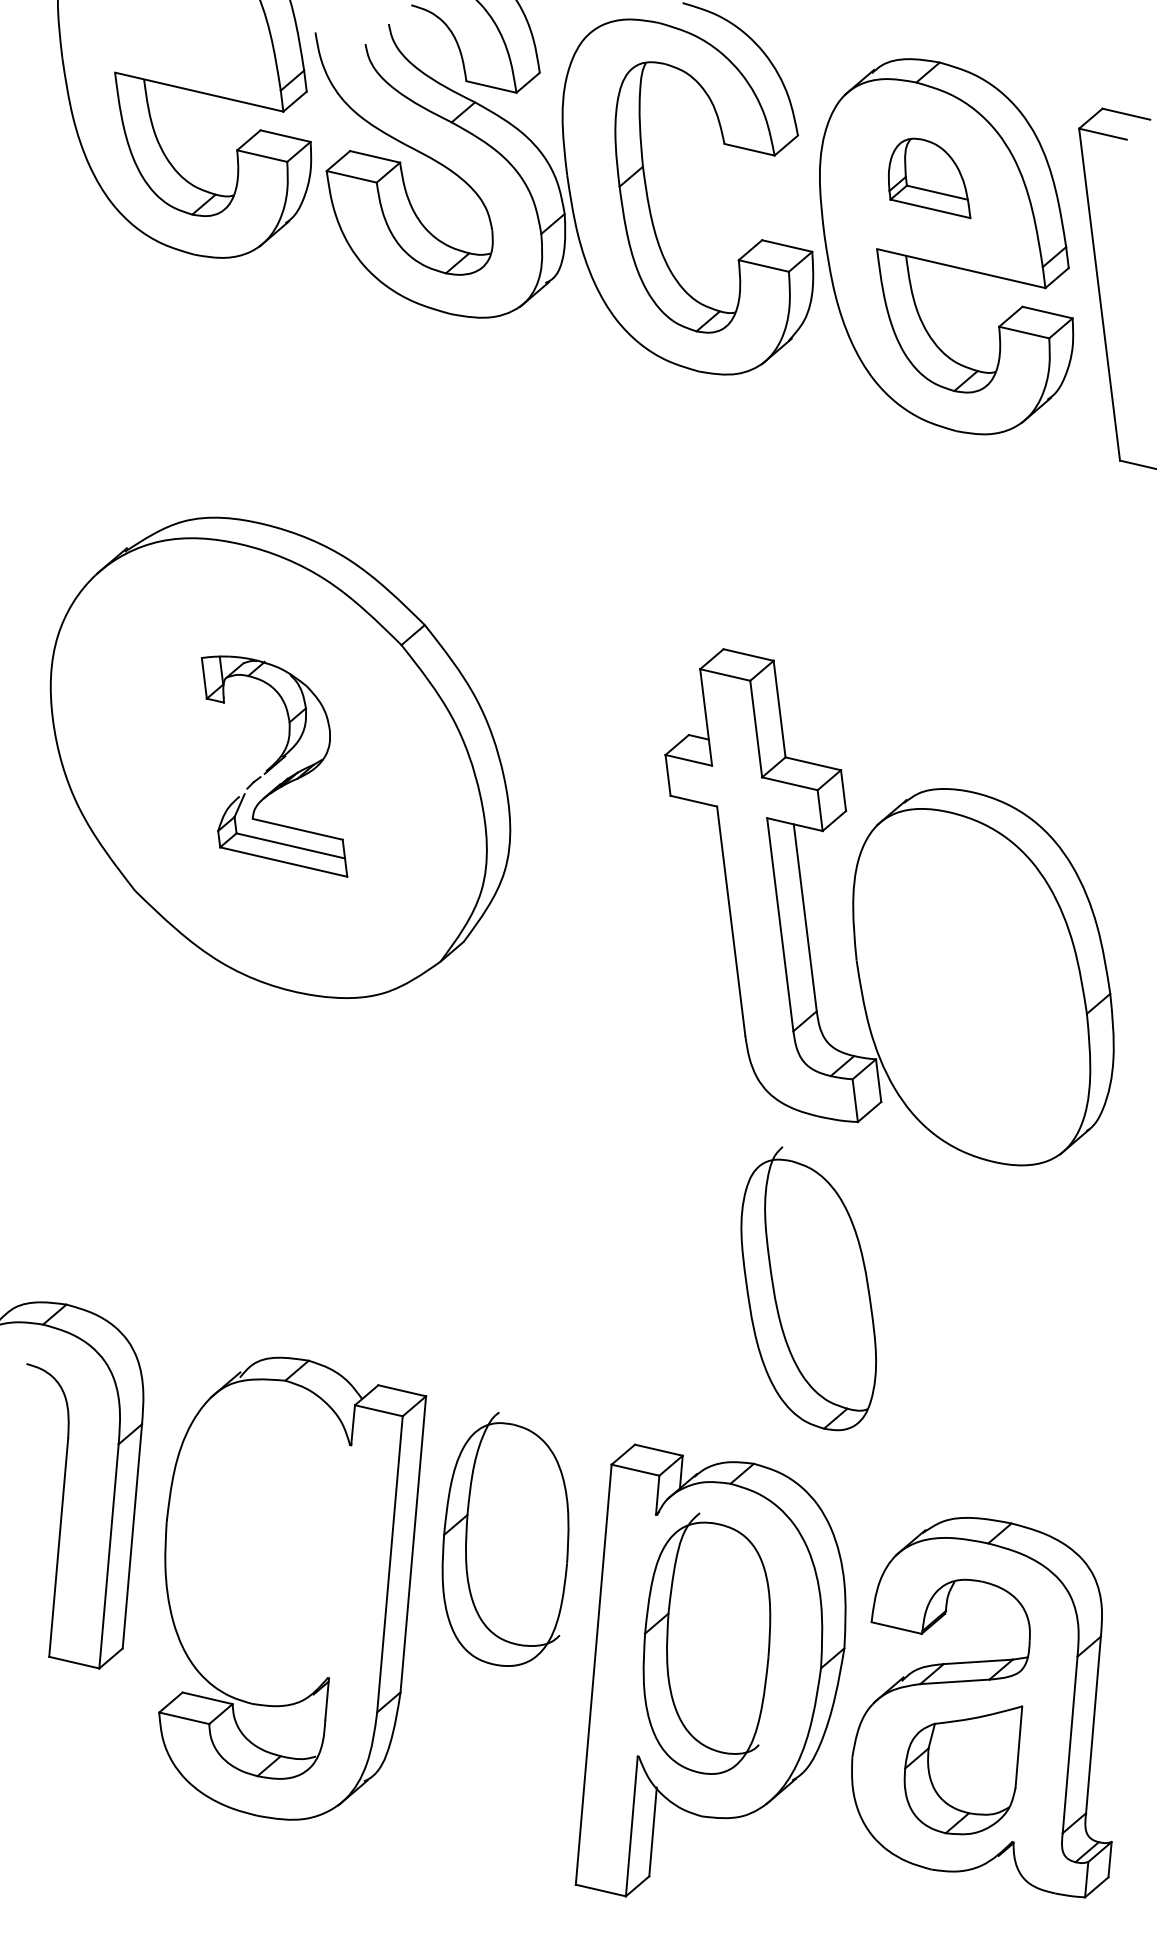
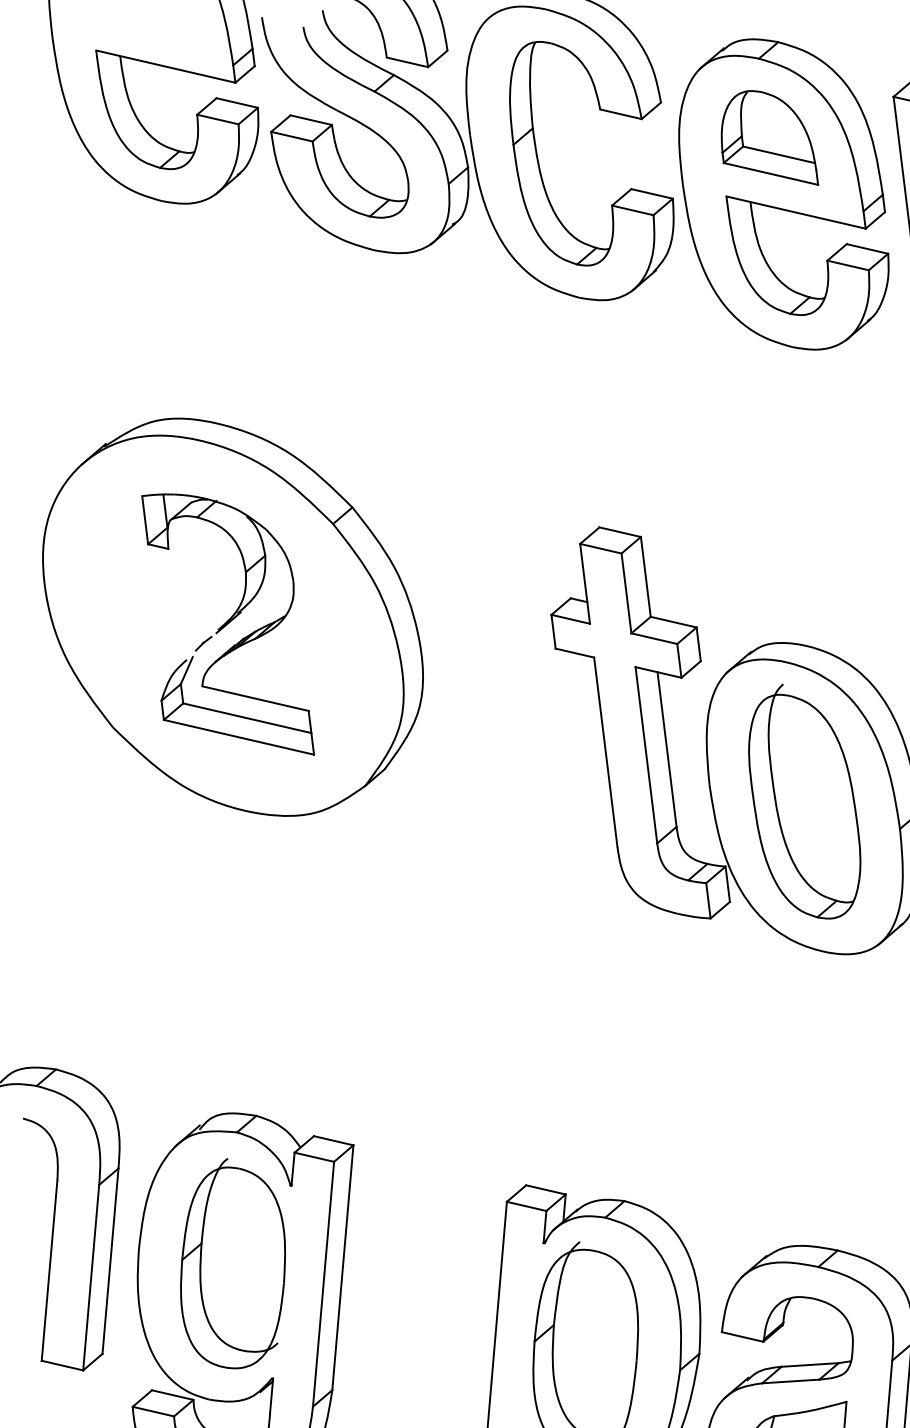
part: (929, 178) -> (769, 138), size x1.43
part: (274, 766) -> (228, 624), size x1.43
part: (808, 1288) -> (804, 801), moved
part: (505, 1539) -> (233, 1263), moved

